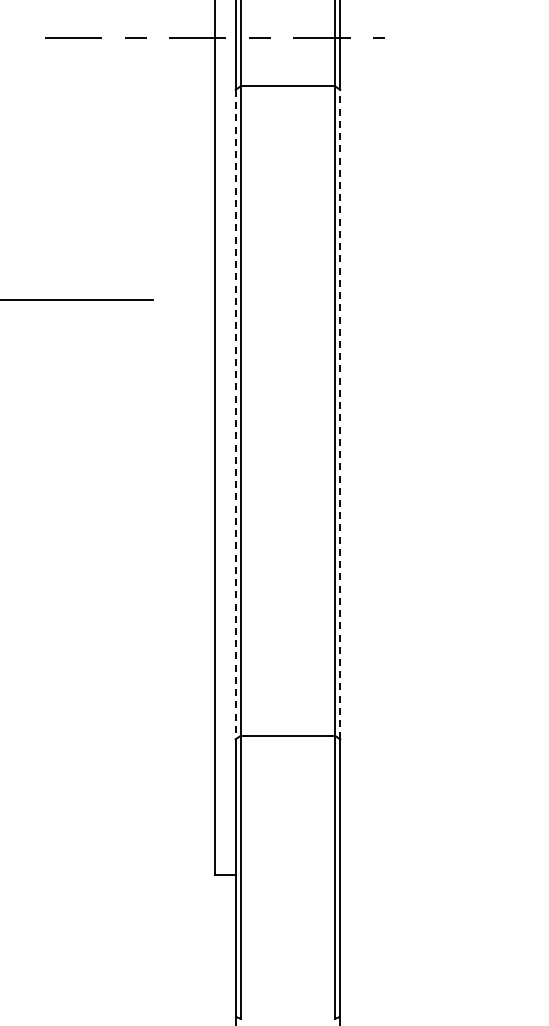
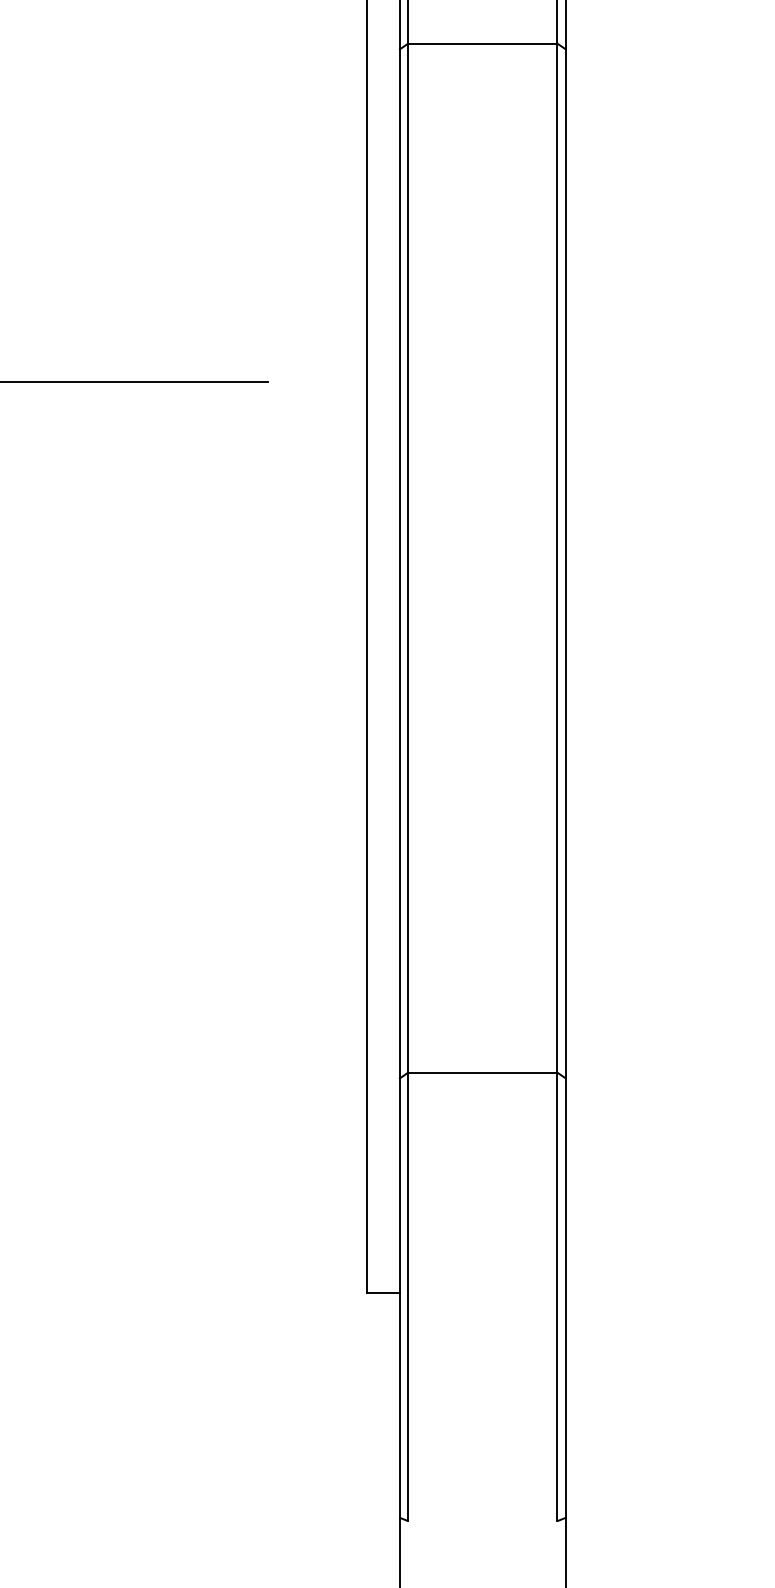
line: (235, 414) -> (399, 563), dashed -> solid
line: (340, 414) -> (566, 563), dashed -> solid

